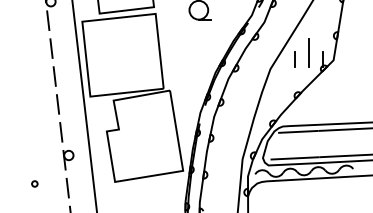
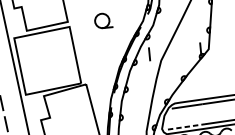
line: (309, 53) -> (189, 45), removed
line: (294, 59) -> (149, 54), moved
line: (295, 158) -> (186, 126), solid -> dashed

